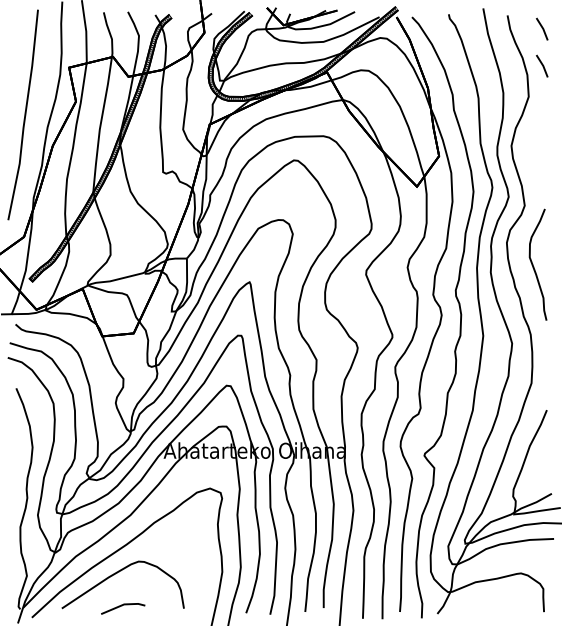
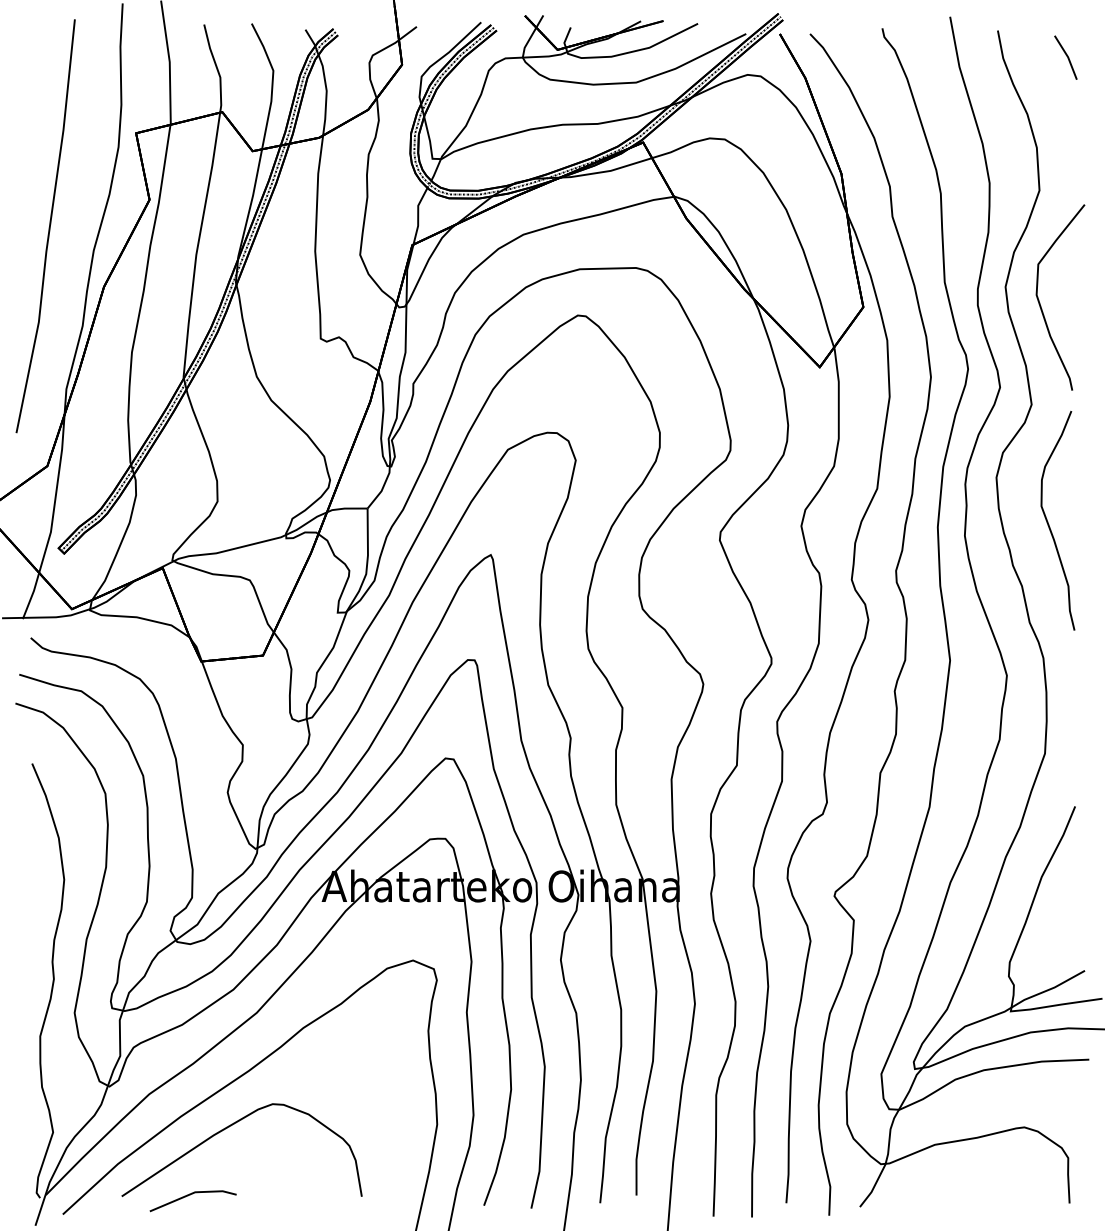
line: (542, 65) -> (1066, 128), removed
curve: (529, 152) -> (1040, 300), added
line: (122, 606) -> (191, 1196), moved

